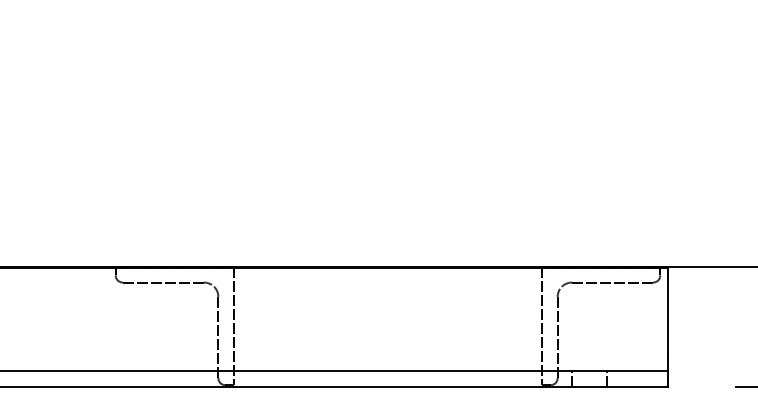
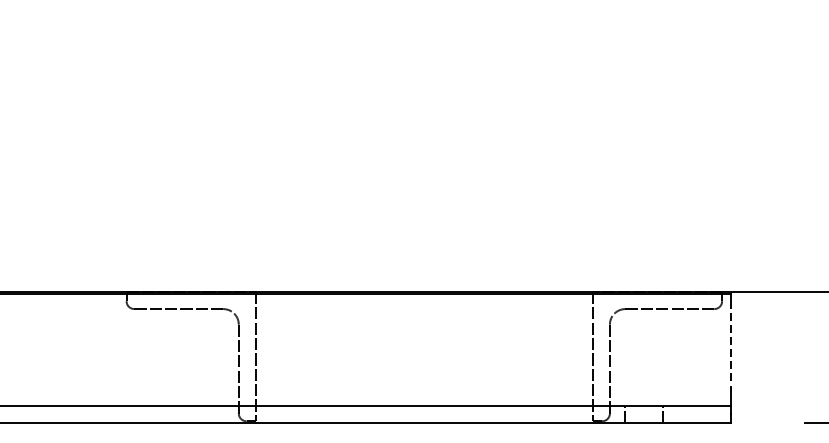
line: (668, 316) -> (731, 346), solid -> dashed

